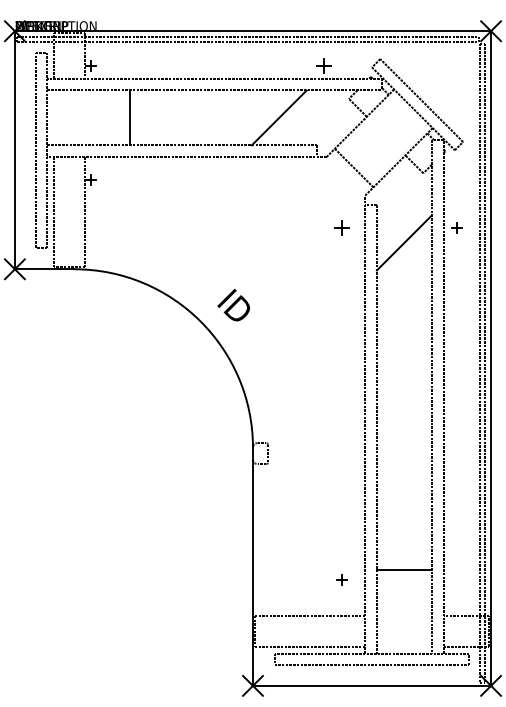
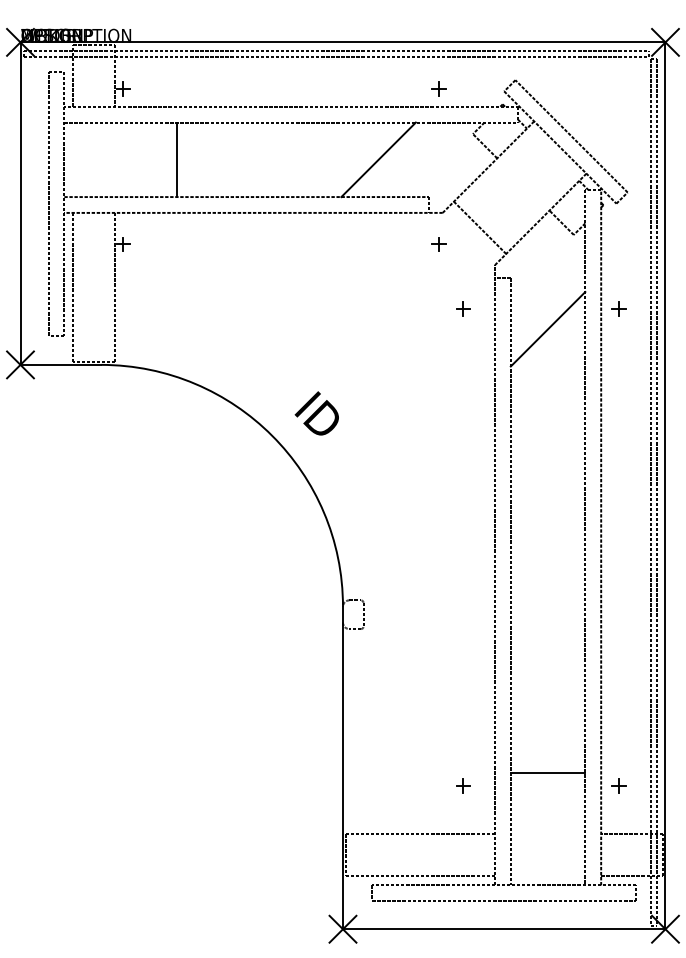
part: (323, 65) -> (438, 88), size x0.71
part: (323, 180) -> (438, 244), added
part: (341, 227) -> (463, 308), size x0.71
part: (456, 579) -> (618, 785), added

